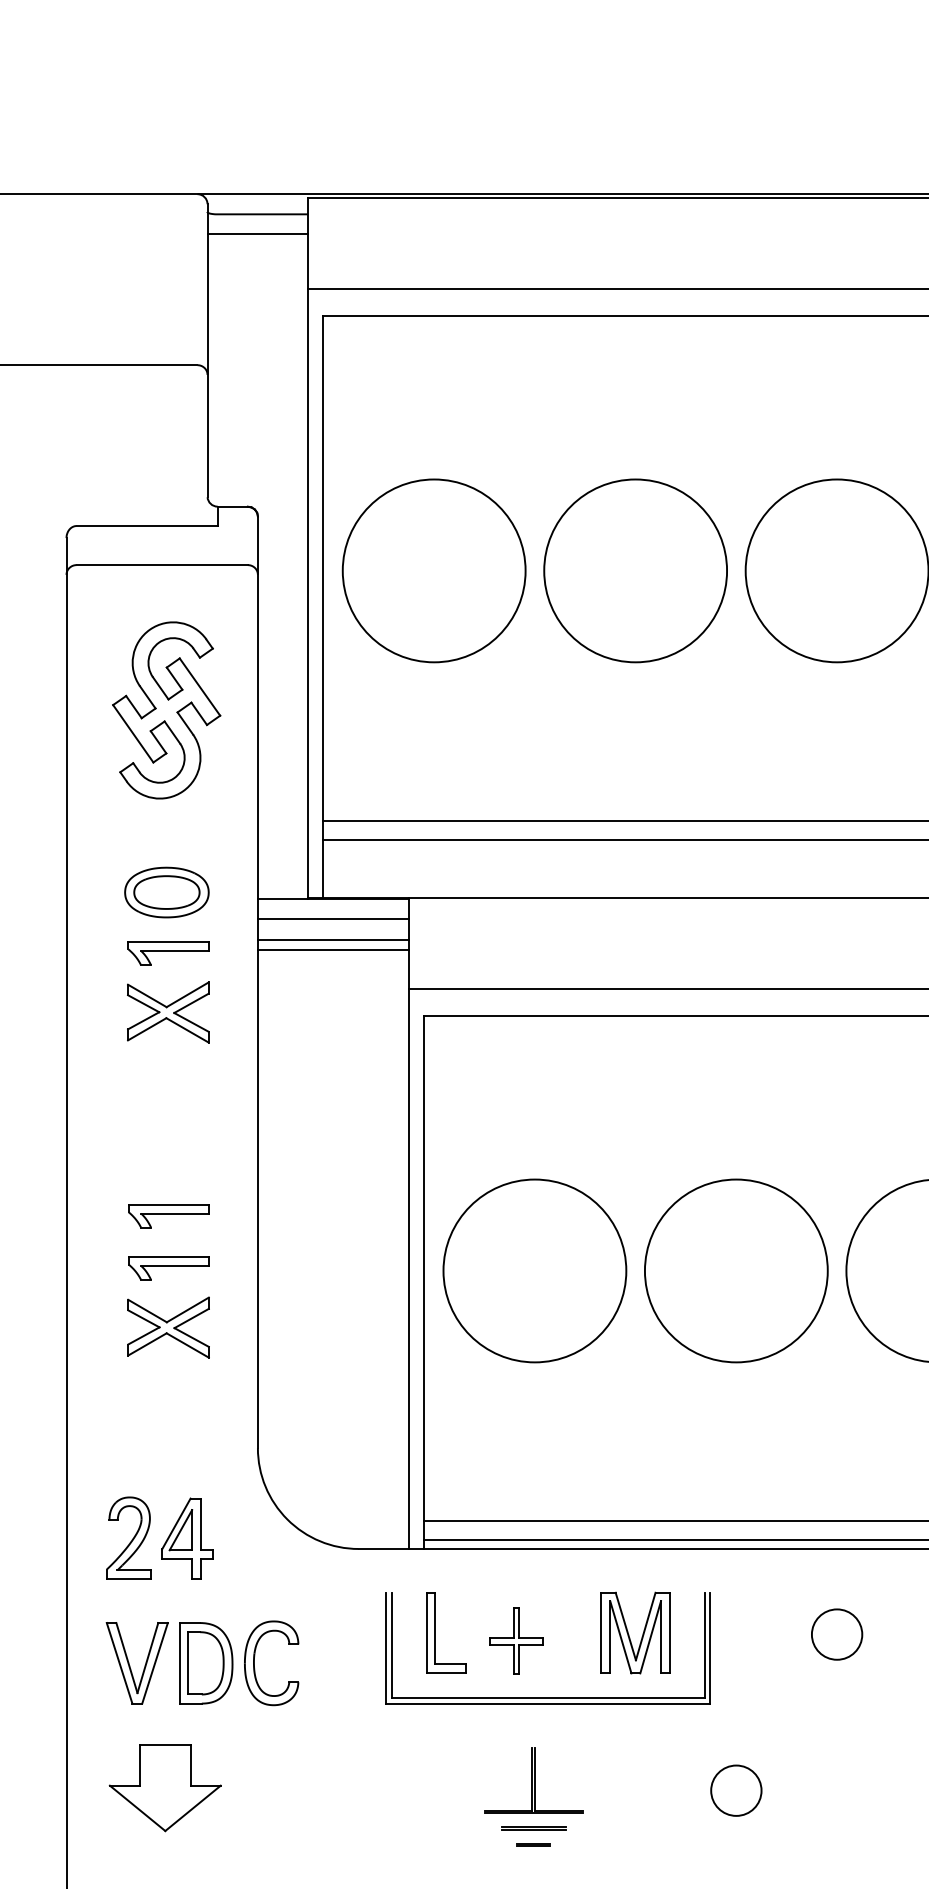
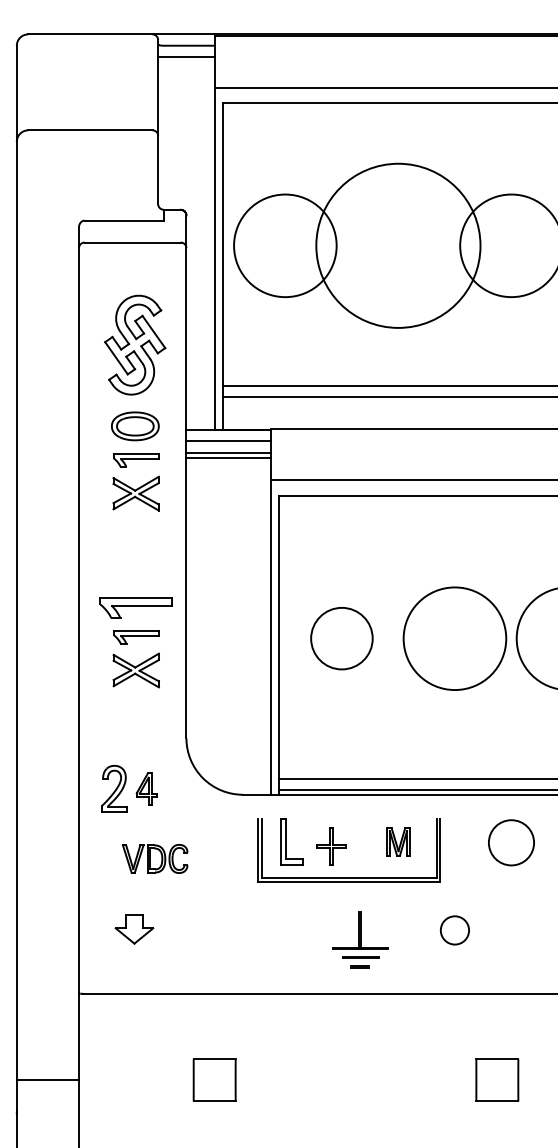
circle: (635, 570) -> (398, 245), size x1.6
part: (167, 709) -> (135, 344), moved
part: (168, 1215) -> (136, 607), size x1.6
circle: (534, 1270) -> (341, 638), size x0.6
part: (186, 1537) -> (146, 788), size x0.7
part: (635, 1632) -> (398, 841), size x0.6
circle: (837, 1634) -> (511, 842), size x1.6
part: (201, 1662) -> (154, 858), size x0.6
part: (165, 1789) -> (134, 929), size x0.6
part: (534, 1796) -> (360, 939), moved

